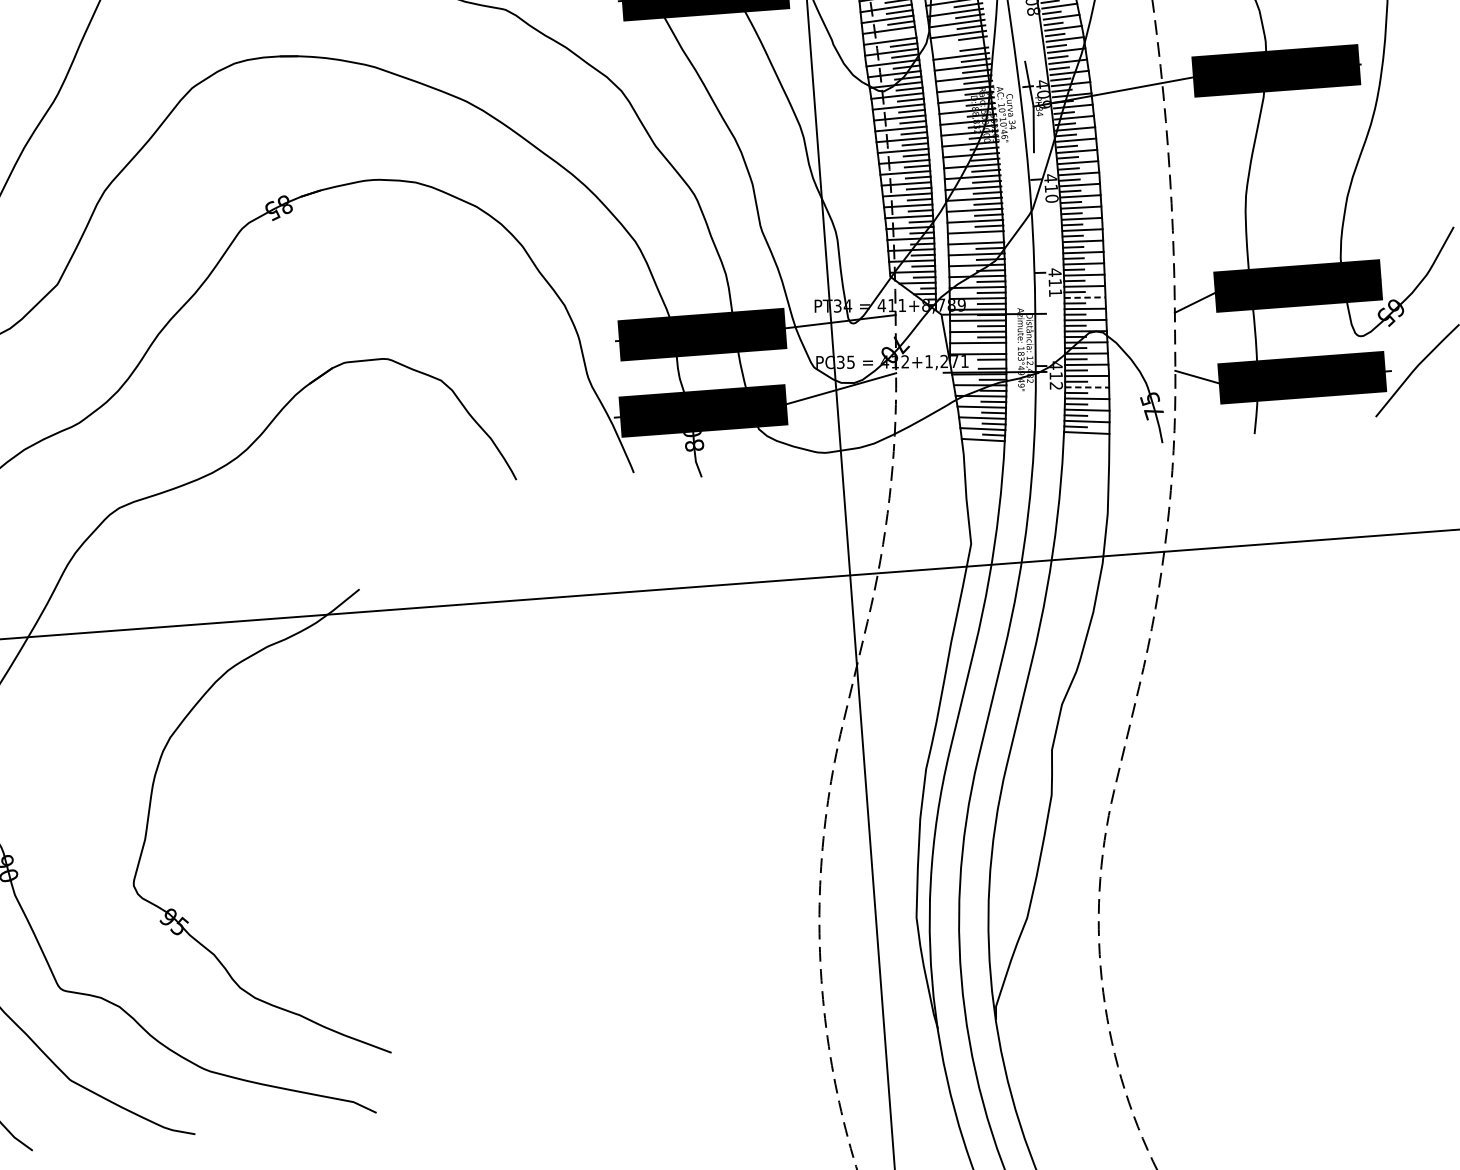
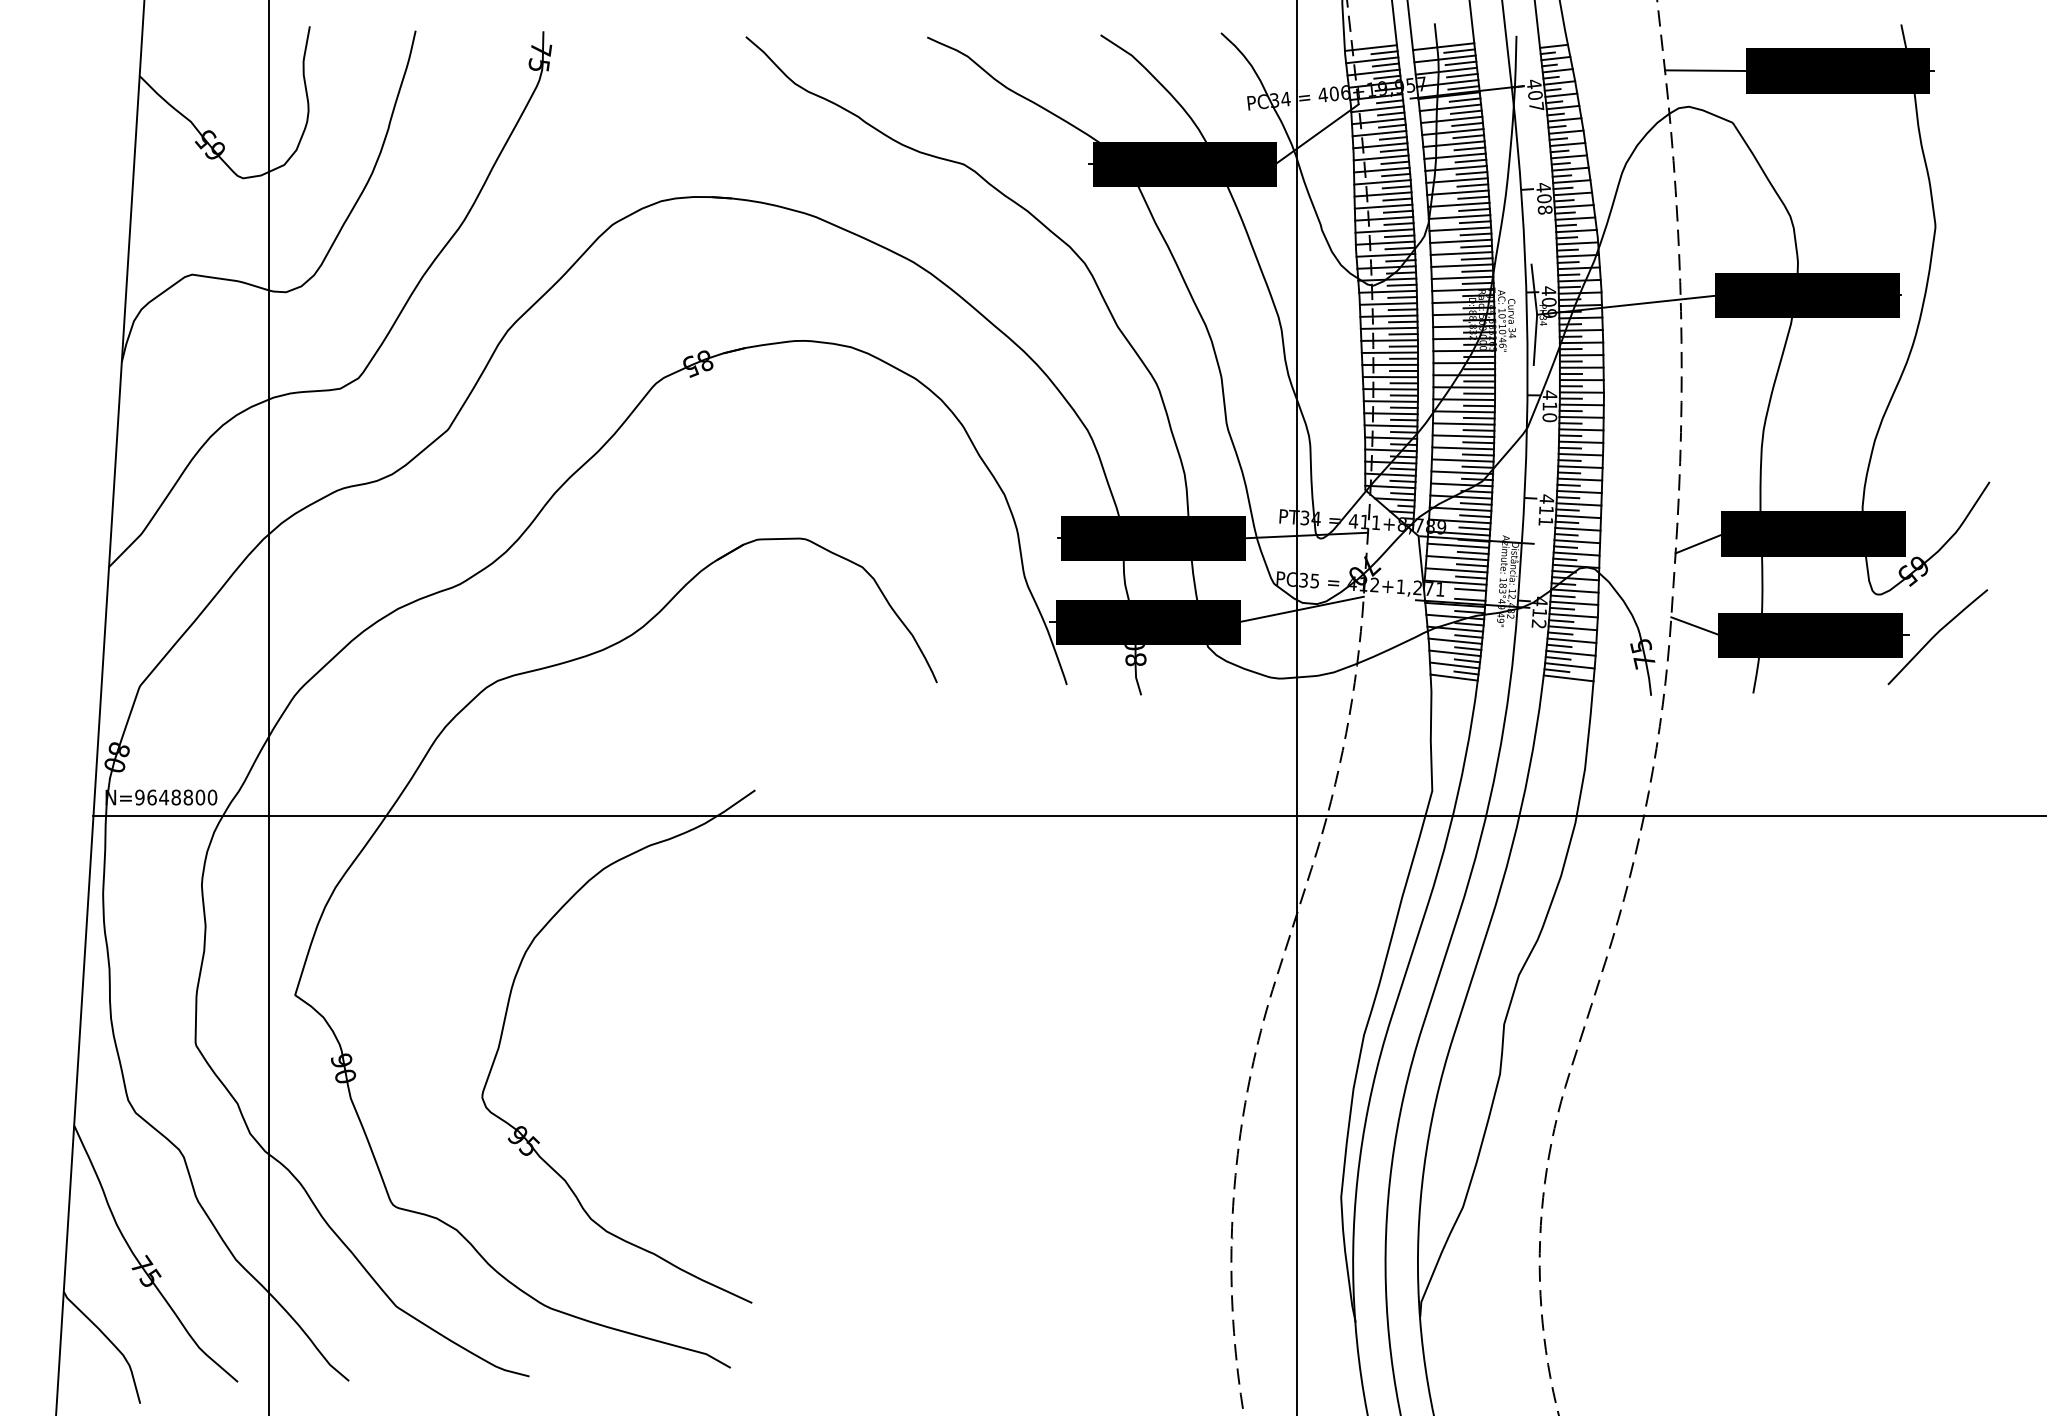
line: (902, 33) -> (1398, 223), added
line: (959, 44) -> (1460, 240), added
line: (989, 236) -> (1477, 454), added
line: (1084, 297) -> (1577, 529), dashed -> solid
line: (992, 348) -> (1471, 577), added
line: (1087, 387) -> (1573, 628), dashed -> solid

